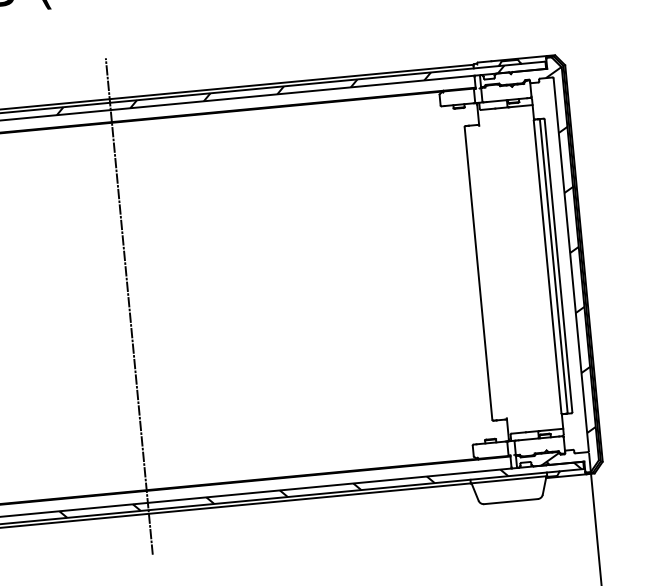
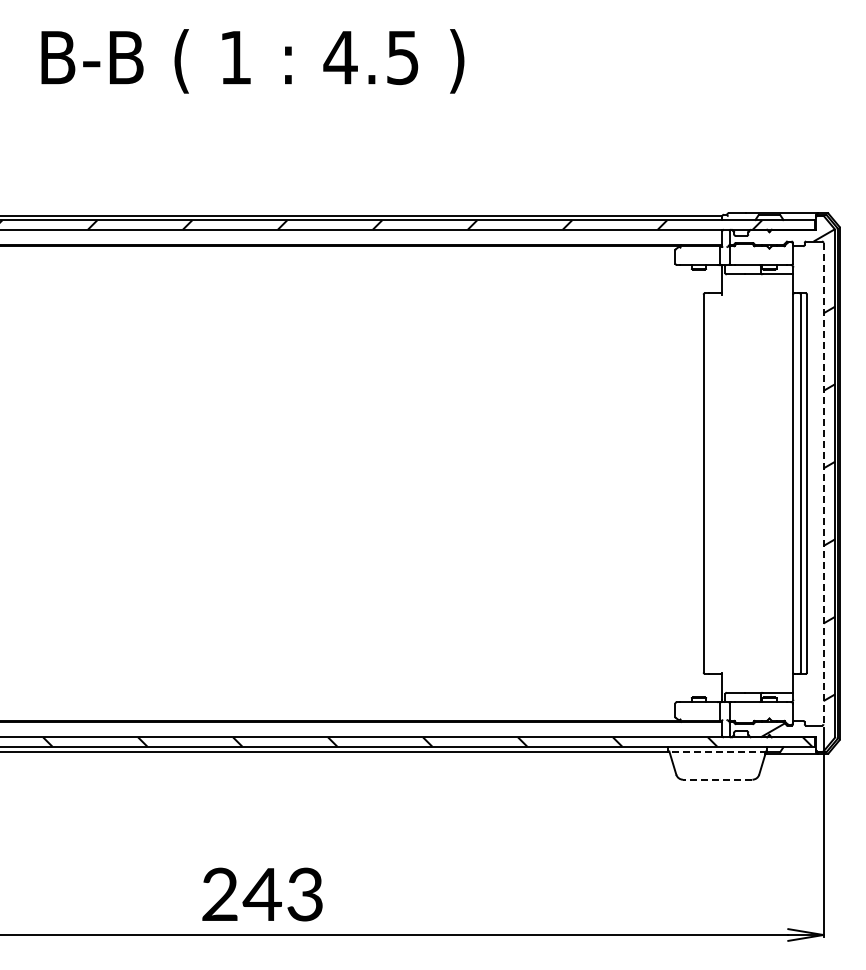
line: (571, 264) -> (823, 483), solid -> dashed
line: (129, 306) -> (252, 483), removed
line: (508, 479) -> (717, 751), solid -> dashed
line: (510, 501) -> (717, 779), solid -> dashed

